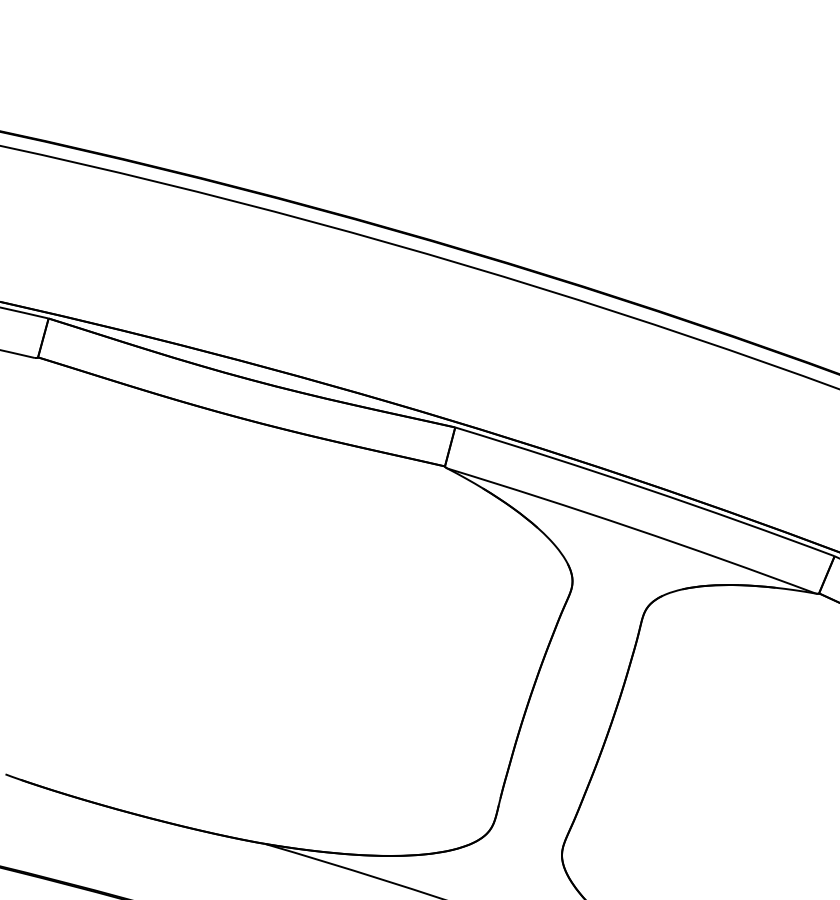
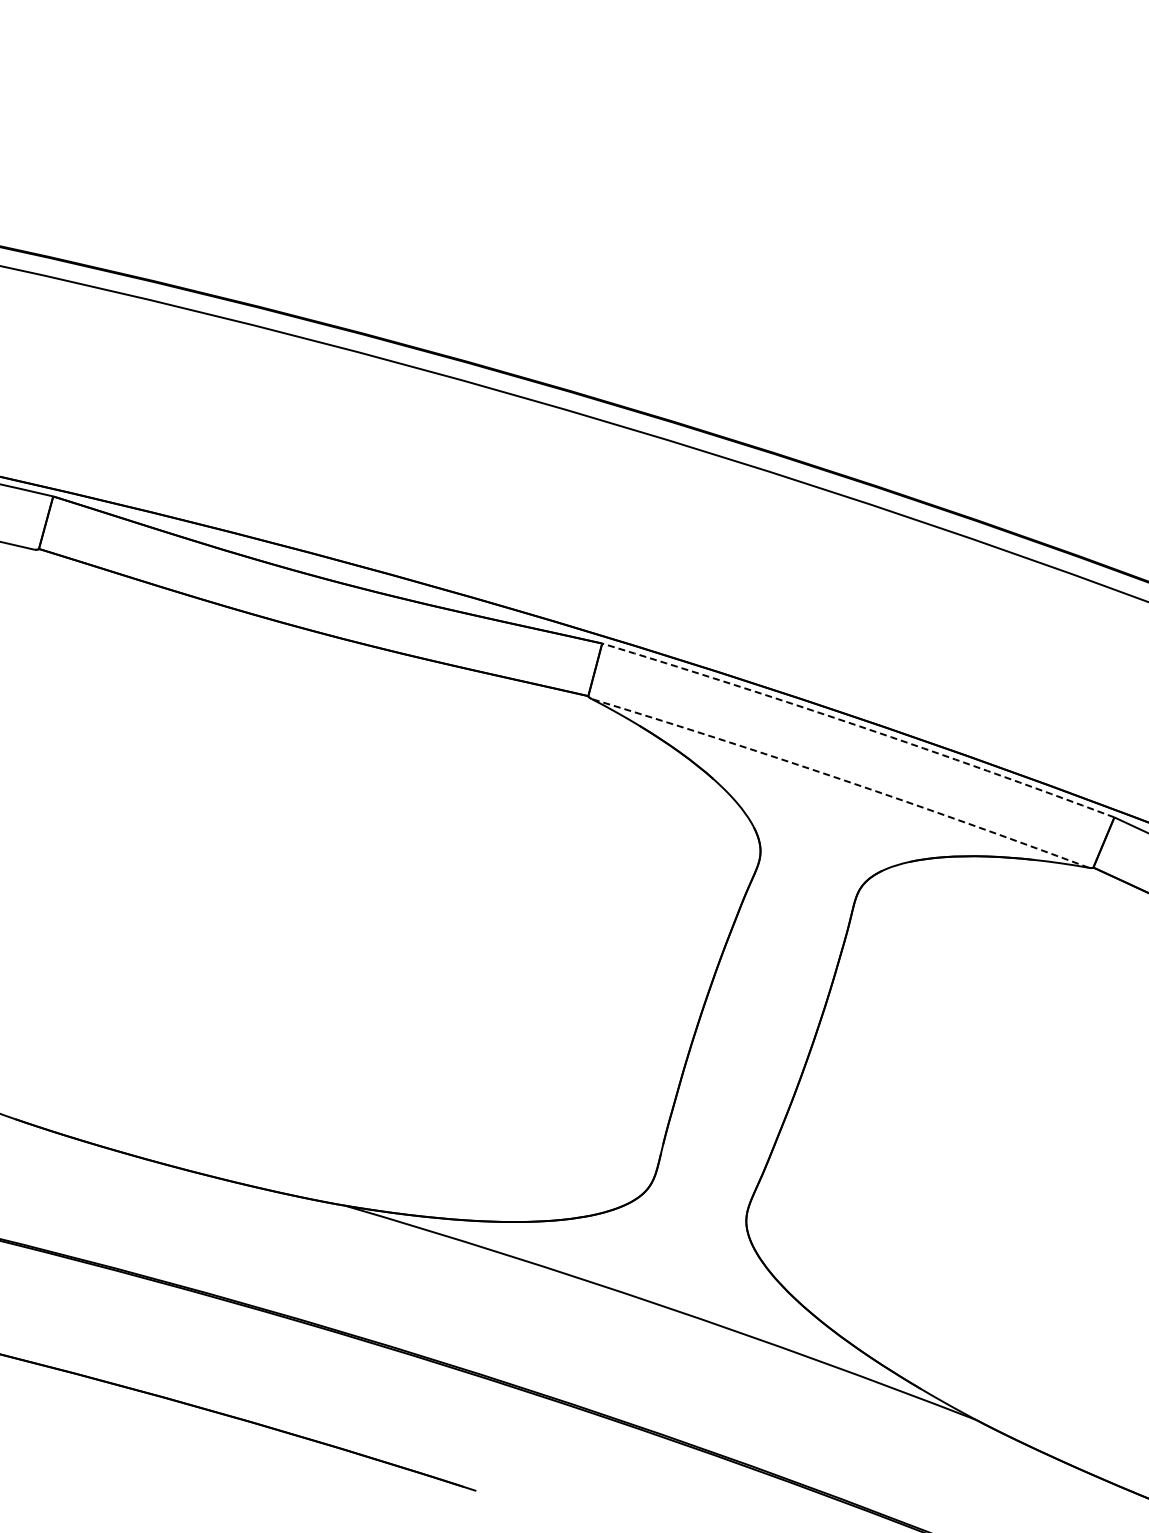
arc: (645, 488) -> (859, 726), solid -> dashed
arc: (632, 528) -> (841, 779), solid -> dashed

